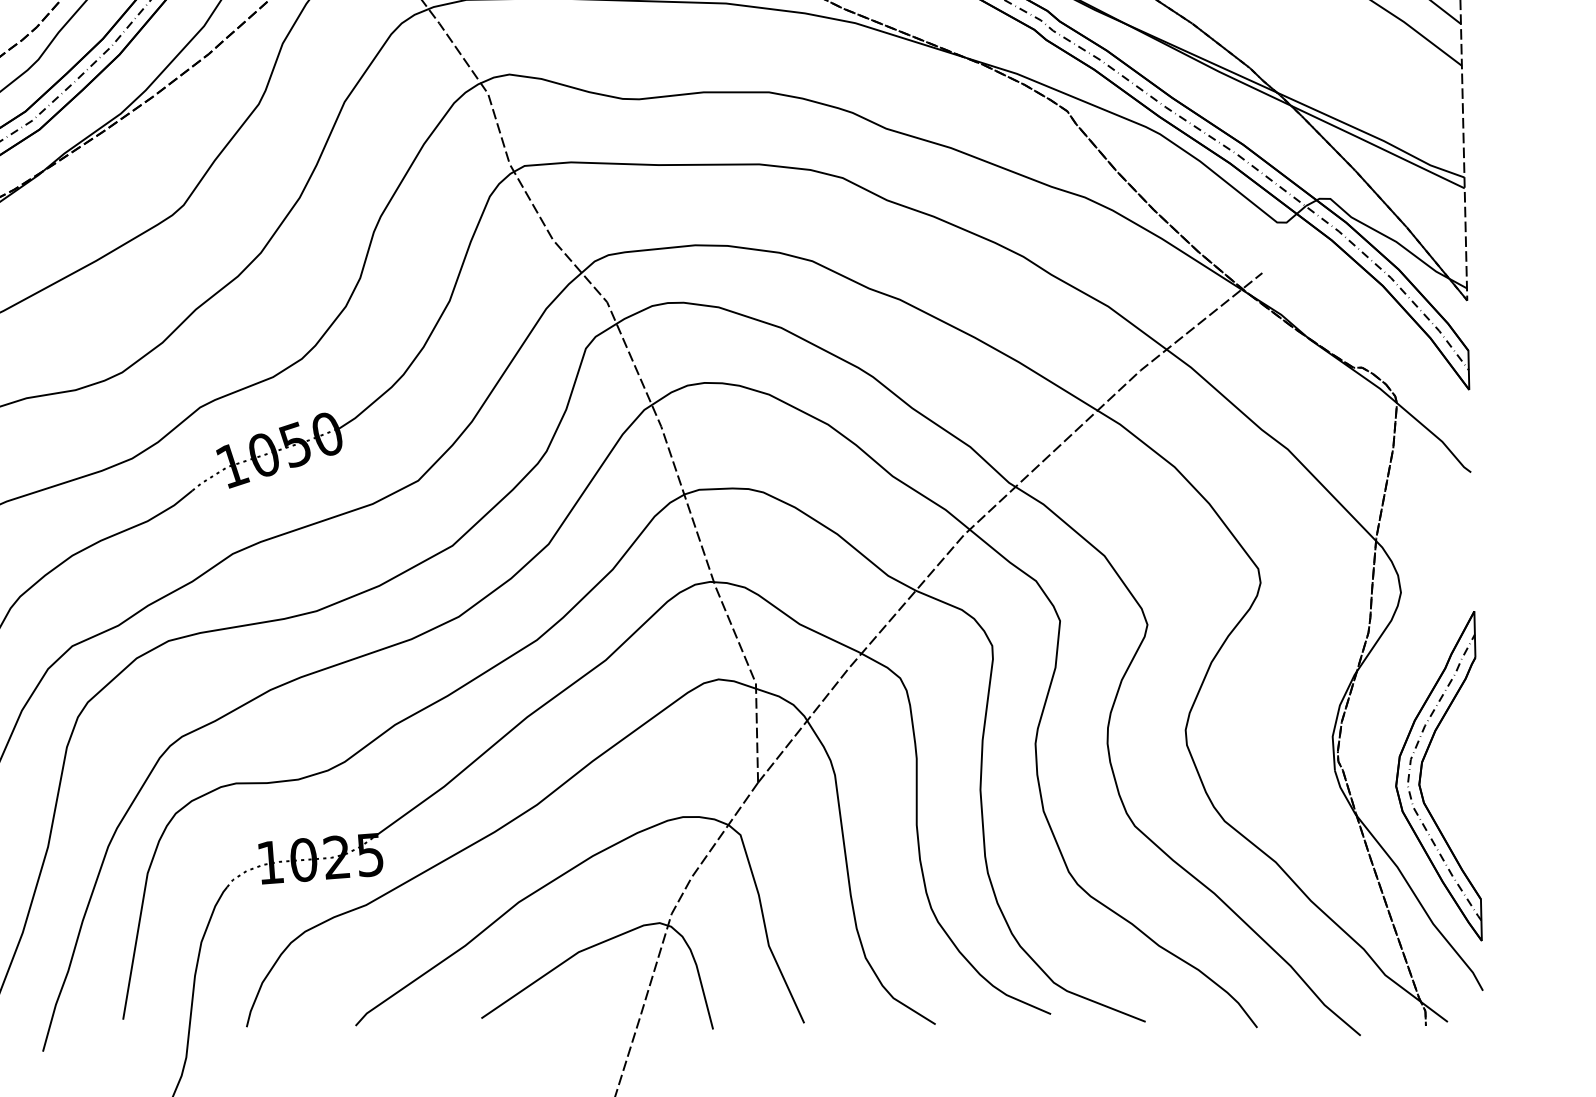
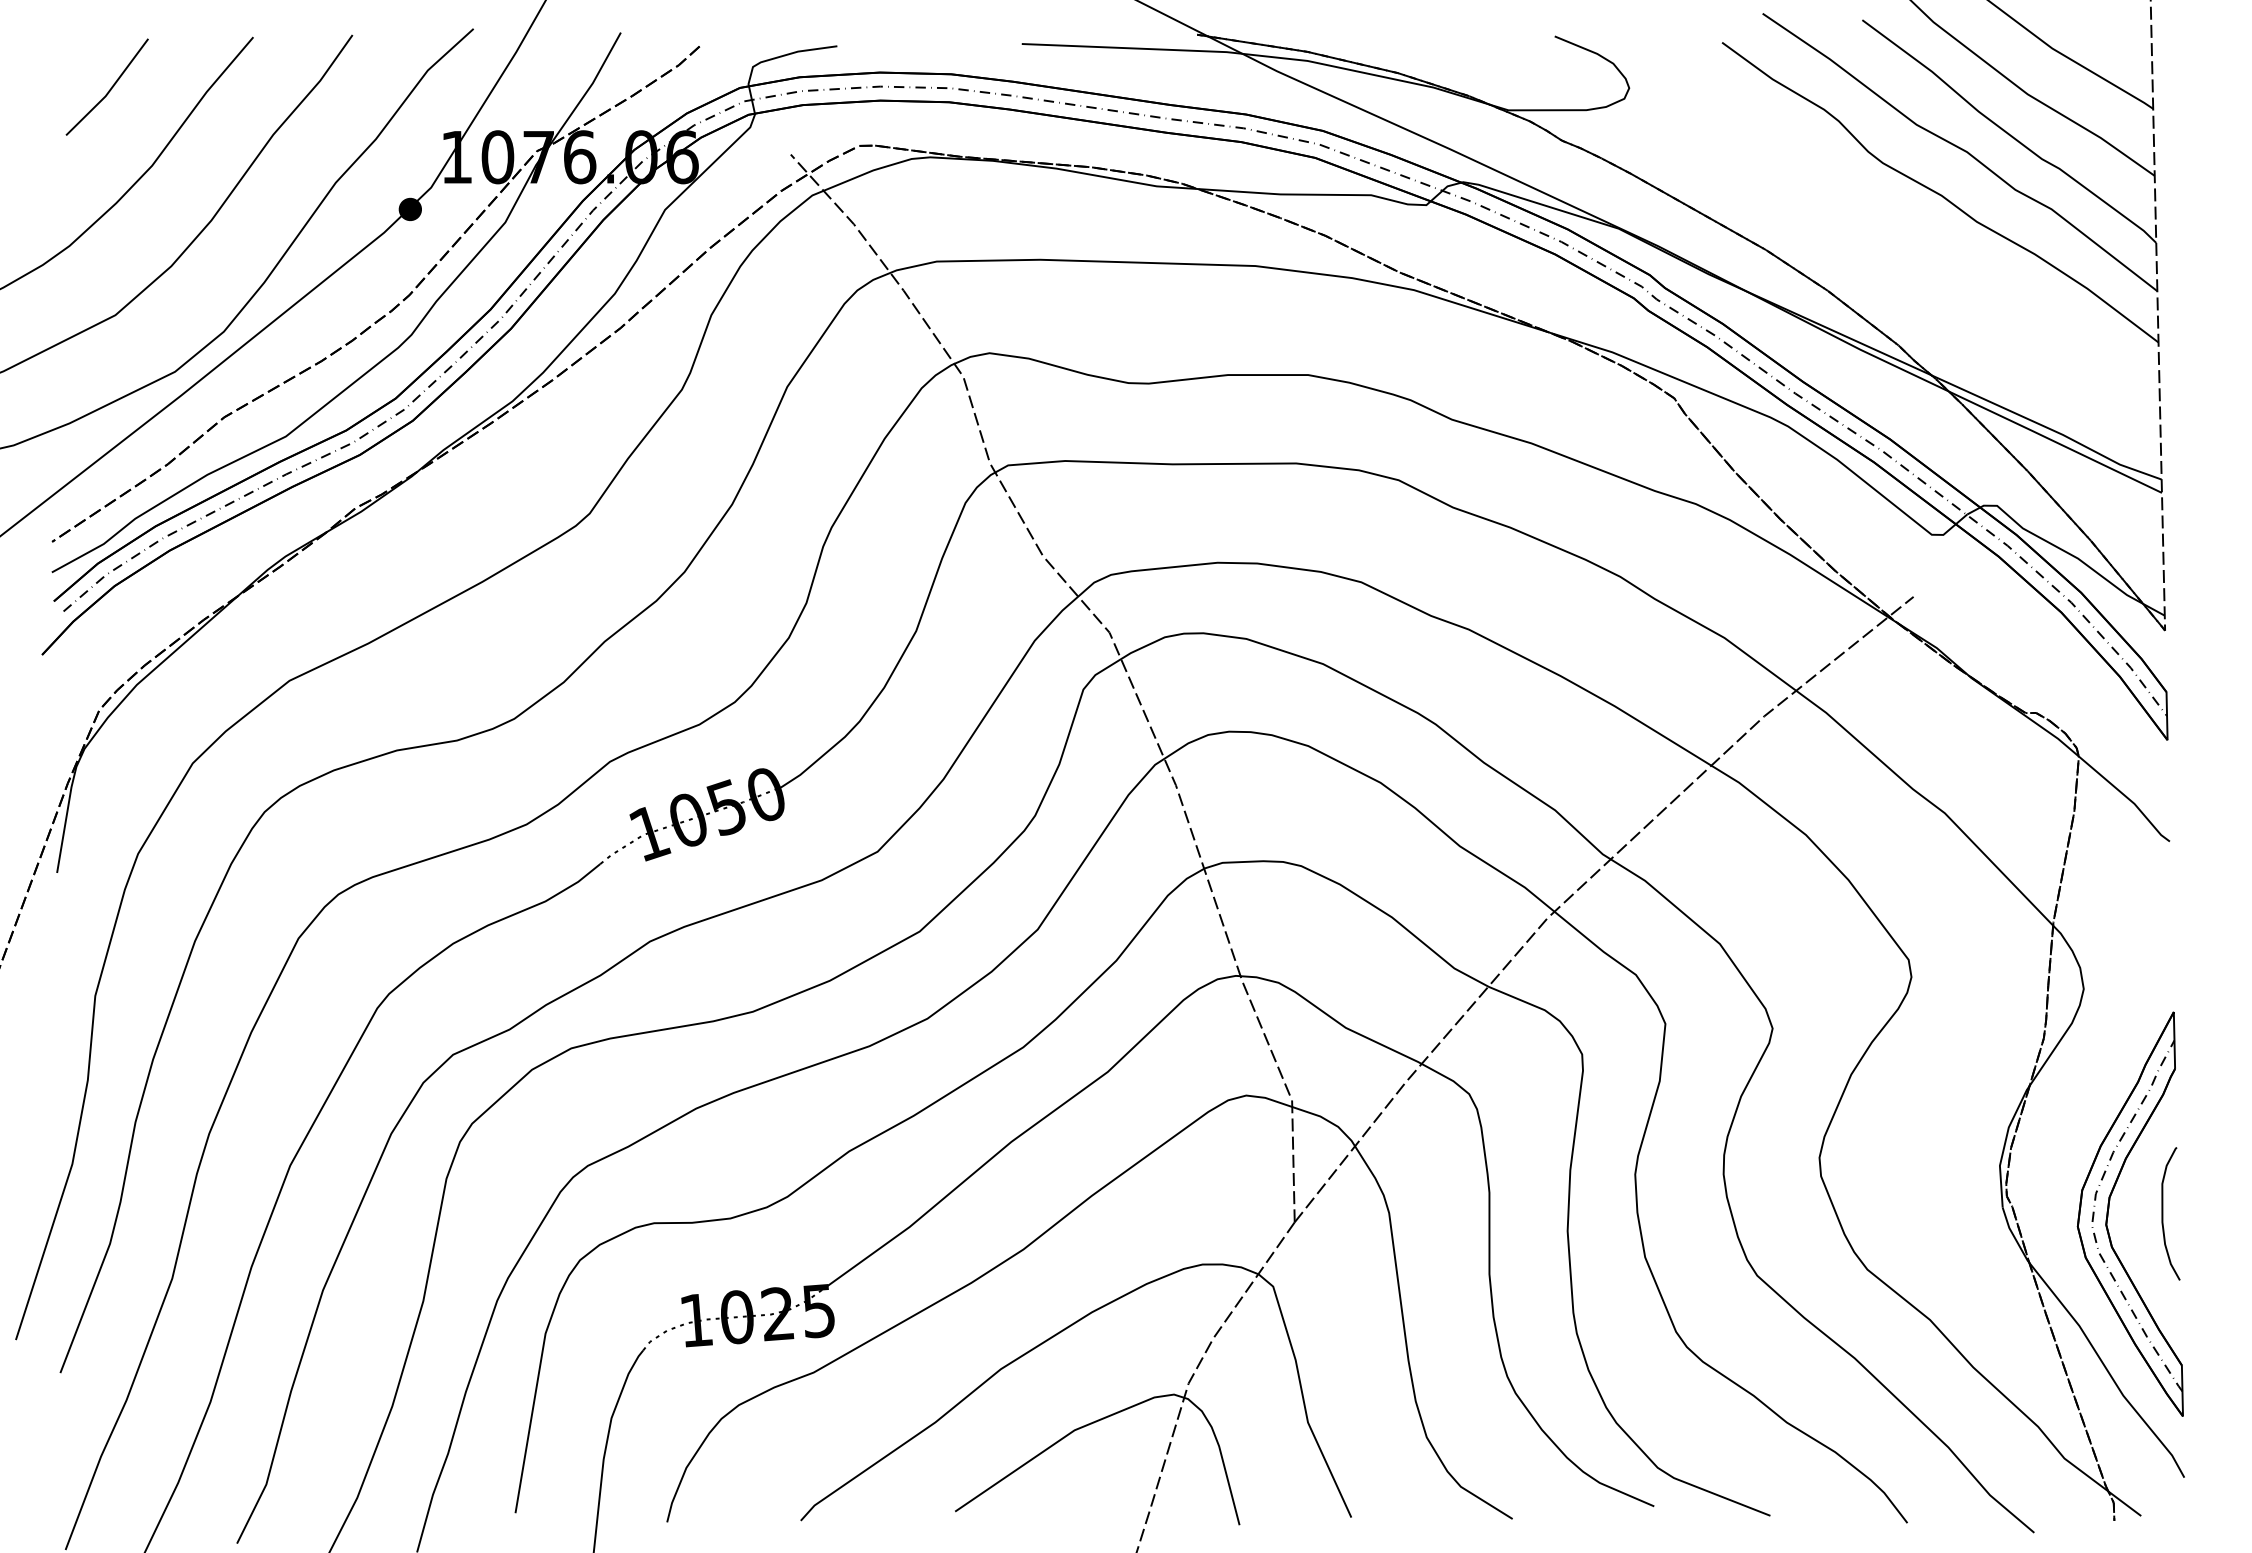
curve: (1465, 775) -> (2163, 1213), added

